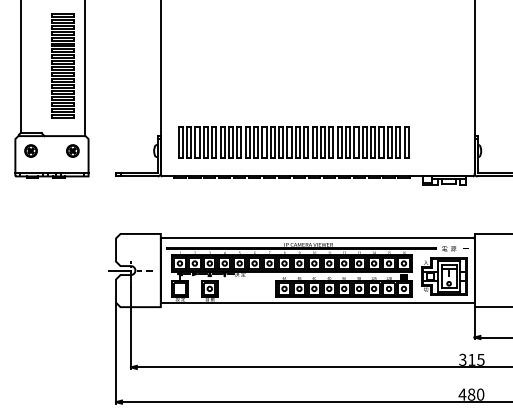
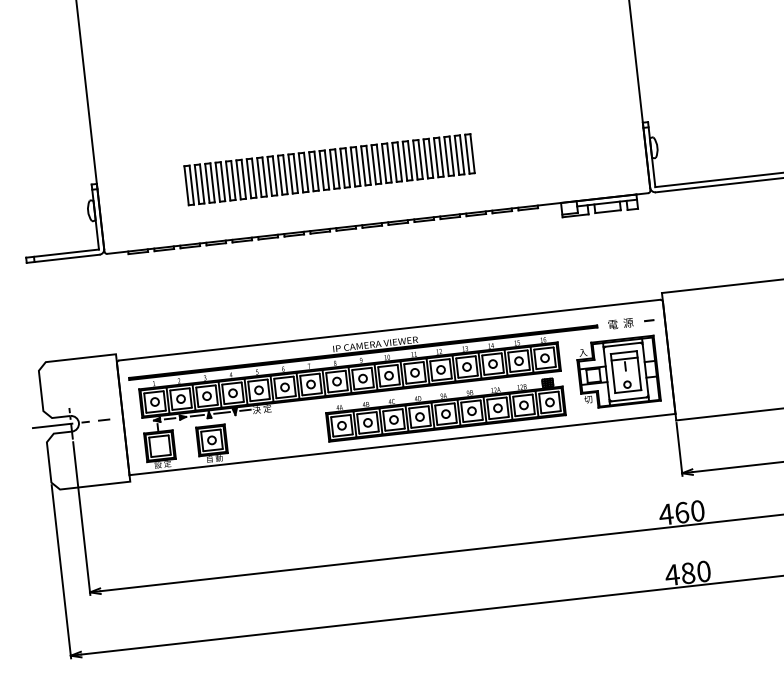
part: (293, 142) -> (329, 169), size x0.71
text: (471, 359) -> (681, 512), 315 -> 460

